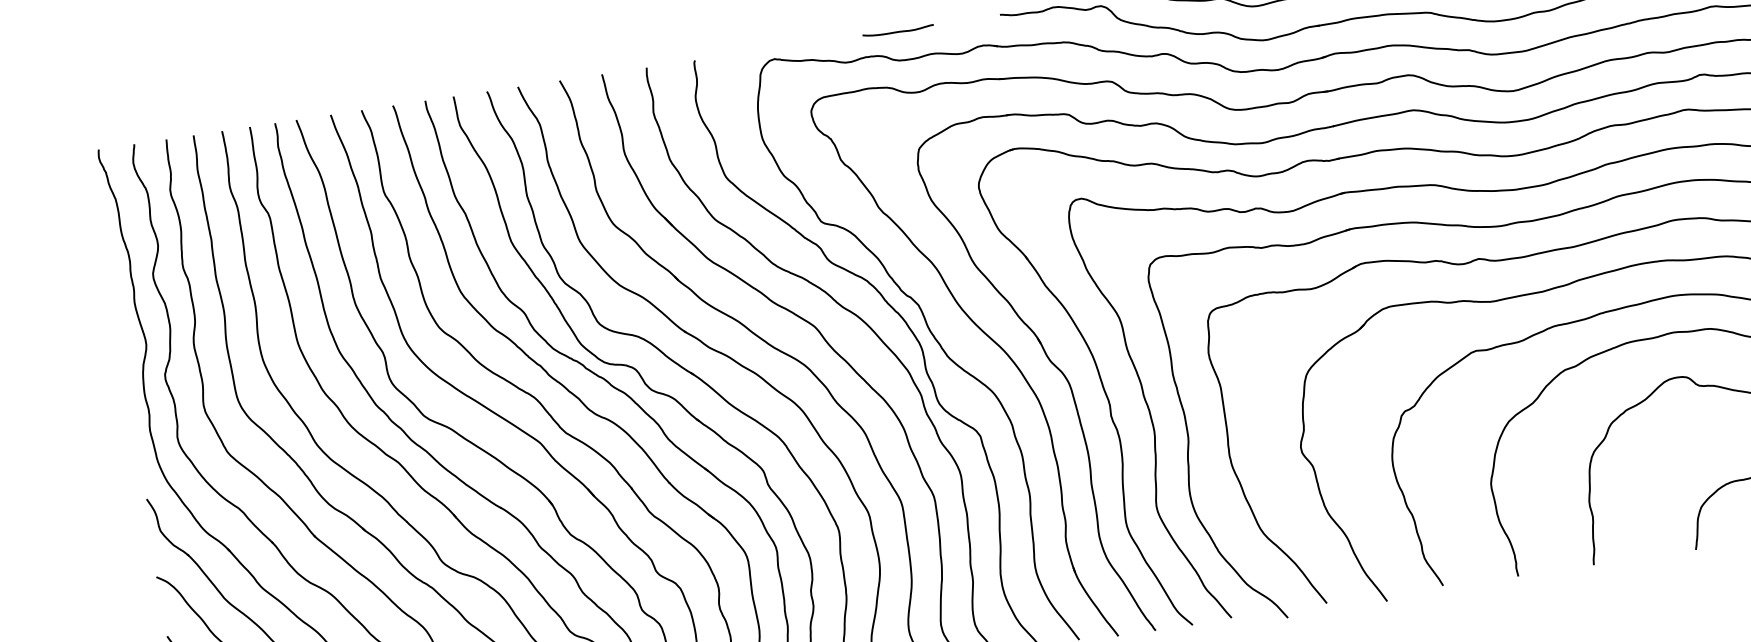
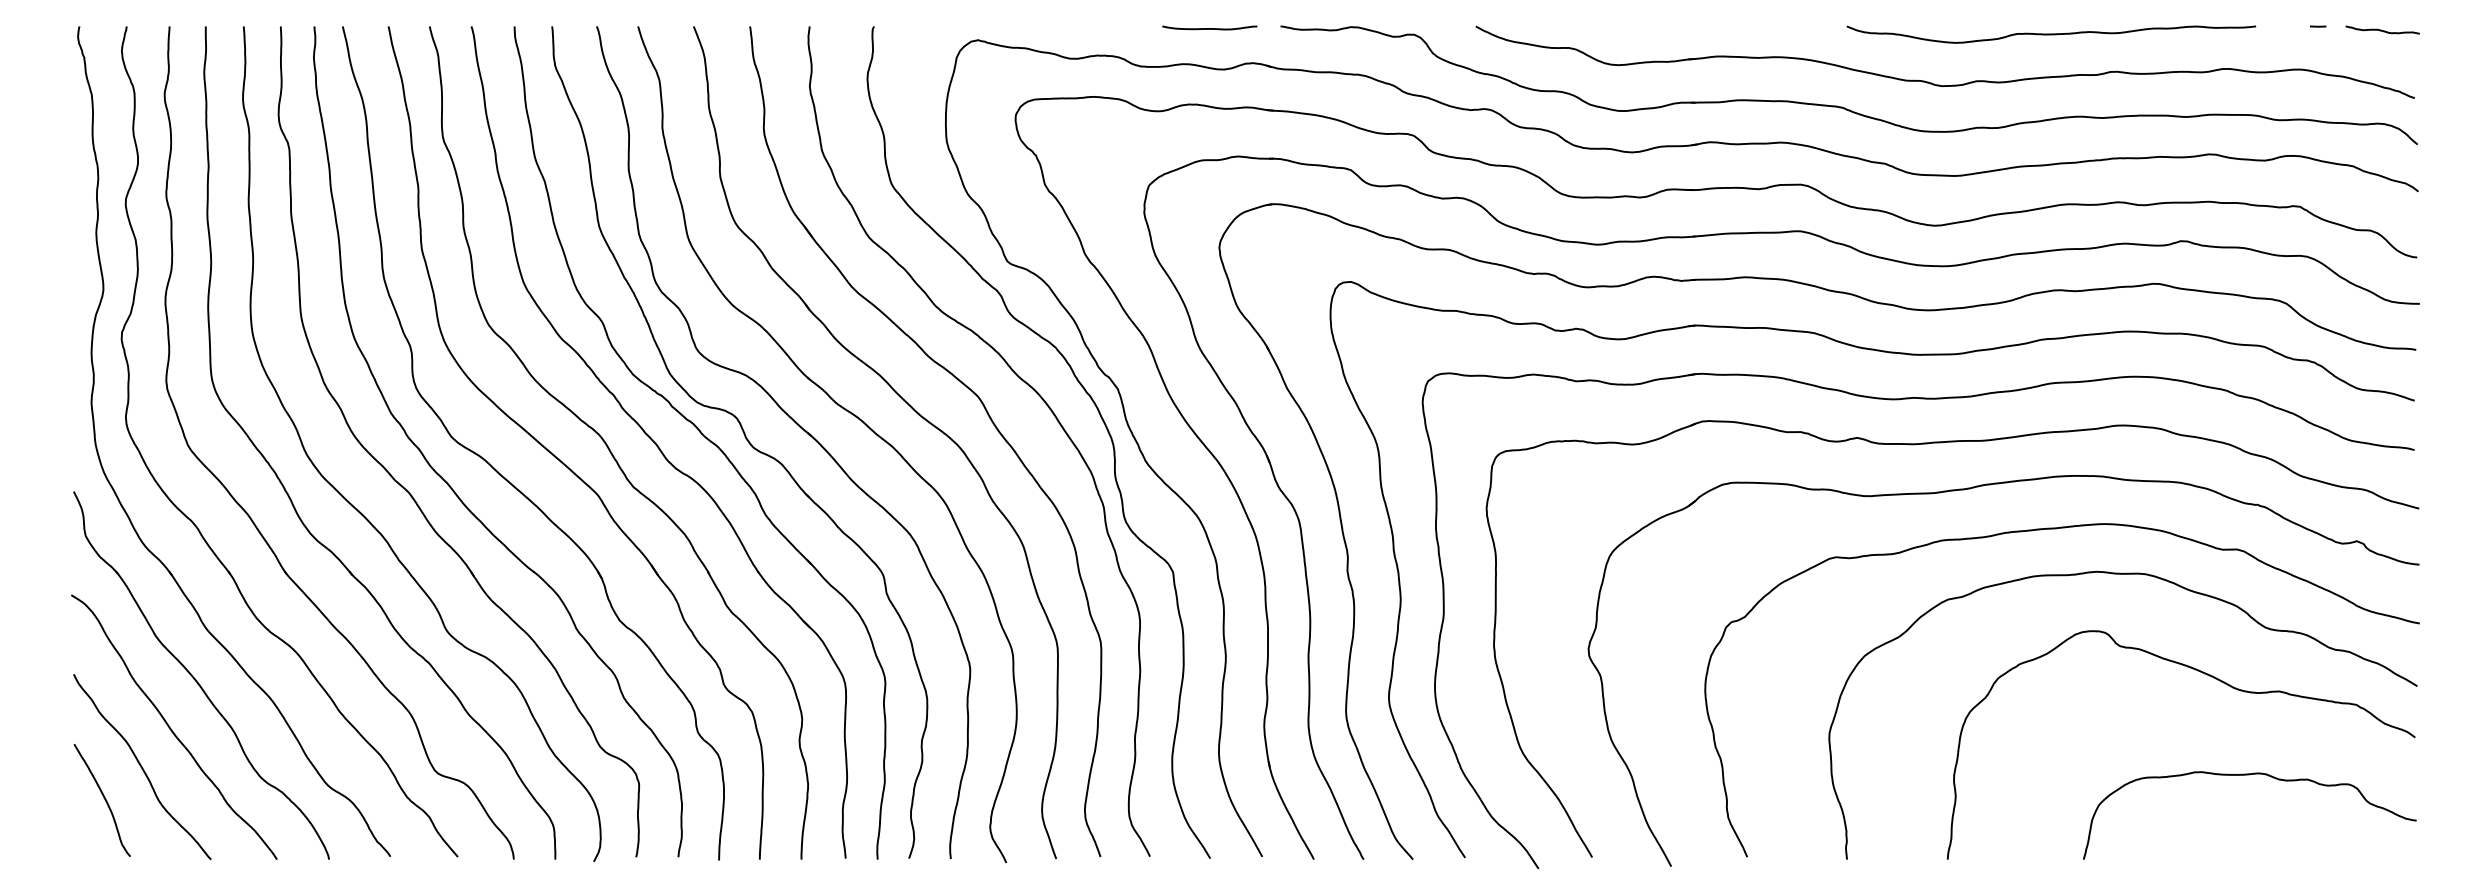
curve: (898, 31) -> (1209, 28), moved

